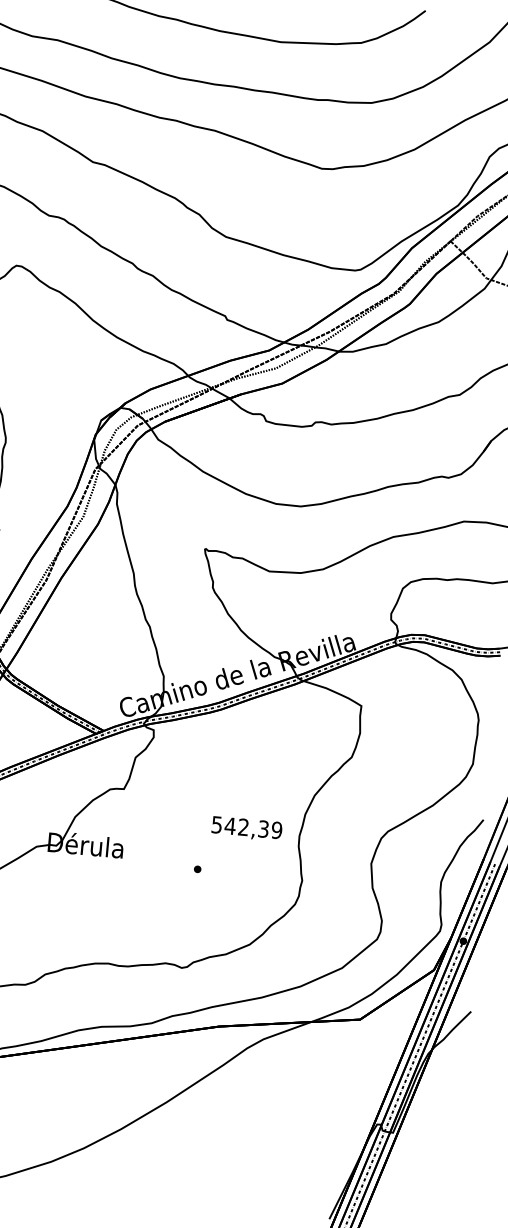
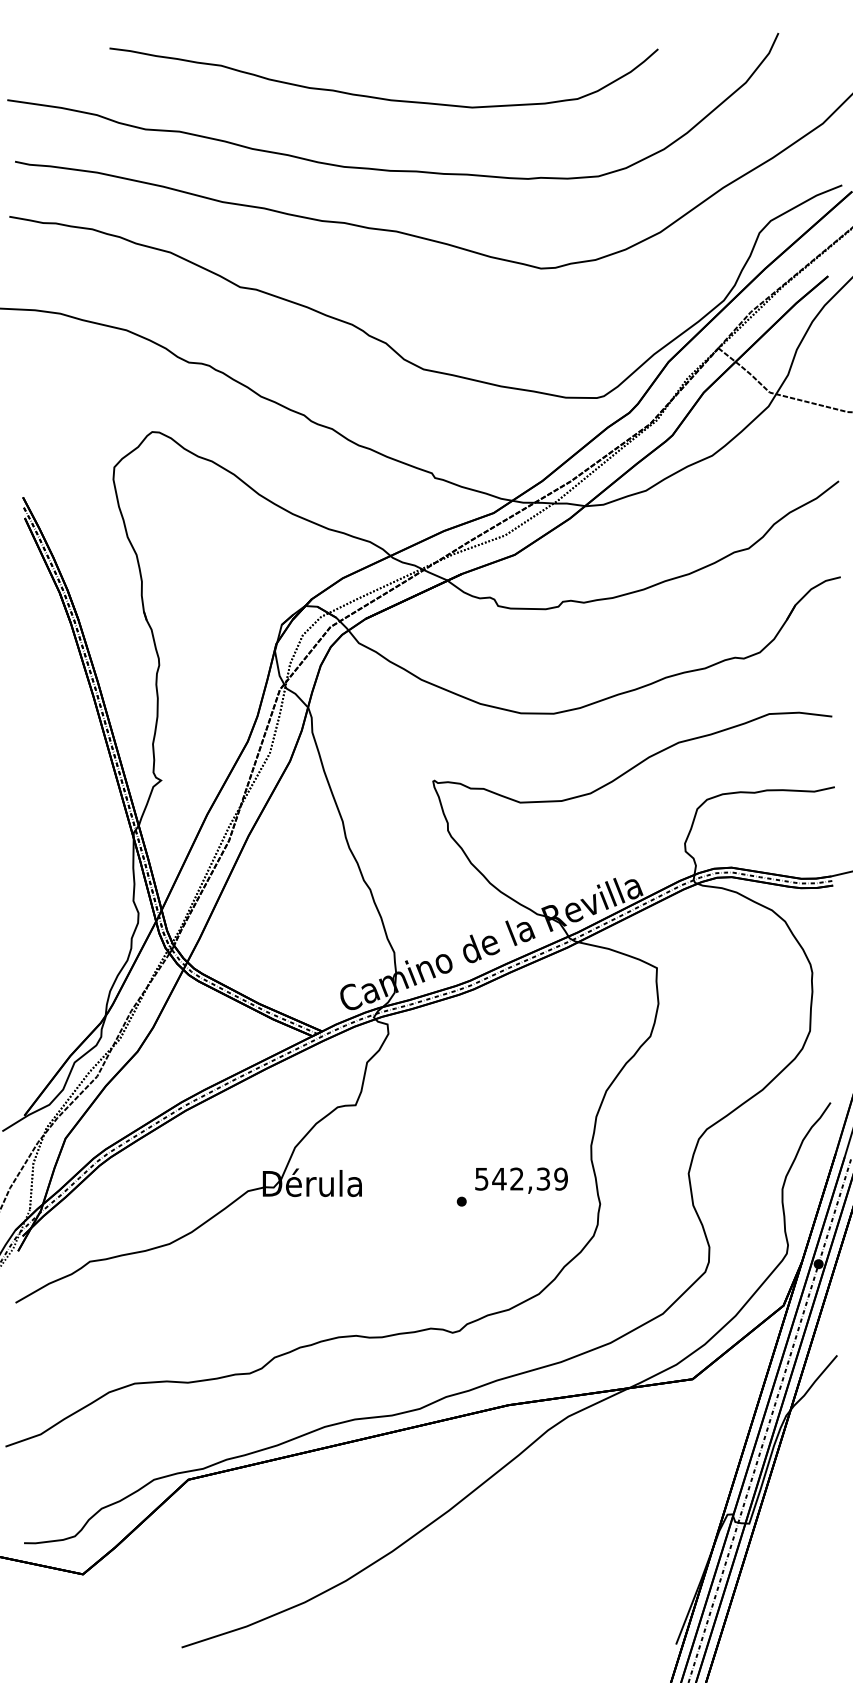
text: (246, 828) -> (521, 1180), moved

